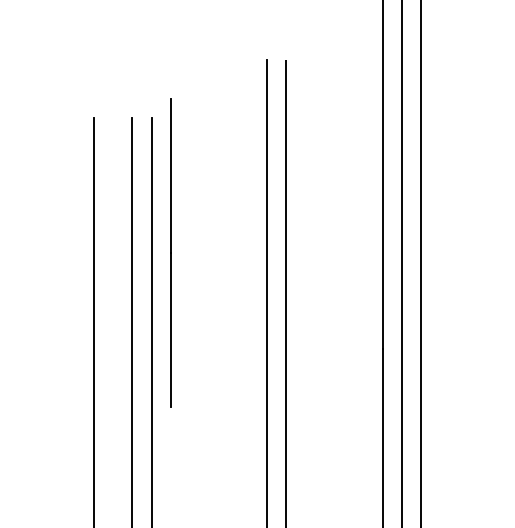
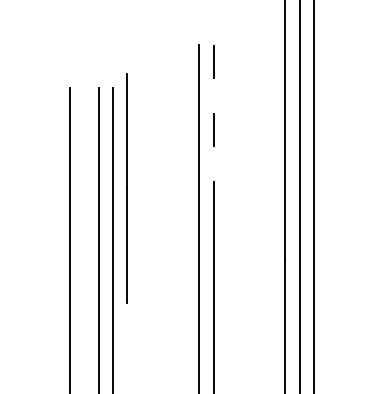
line: (286, 166) -> (213, 124), solid -> dashed

